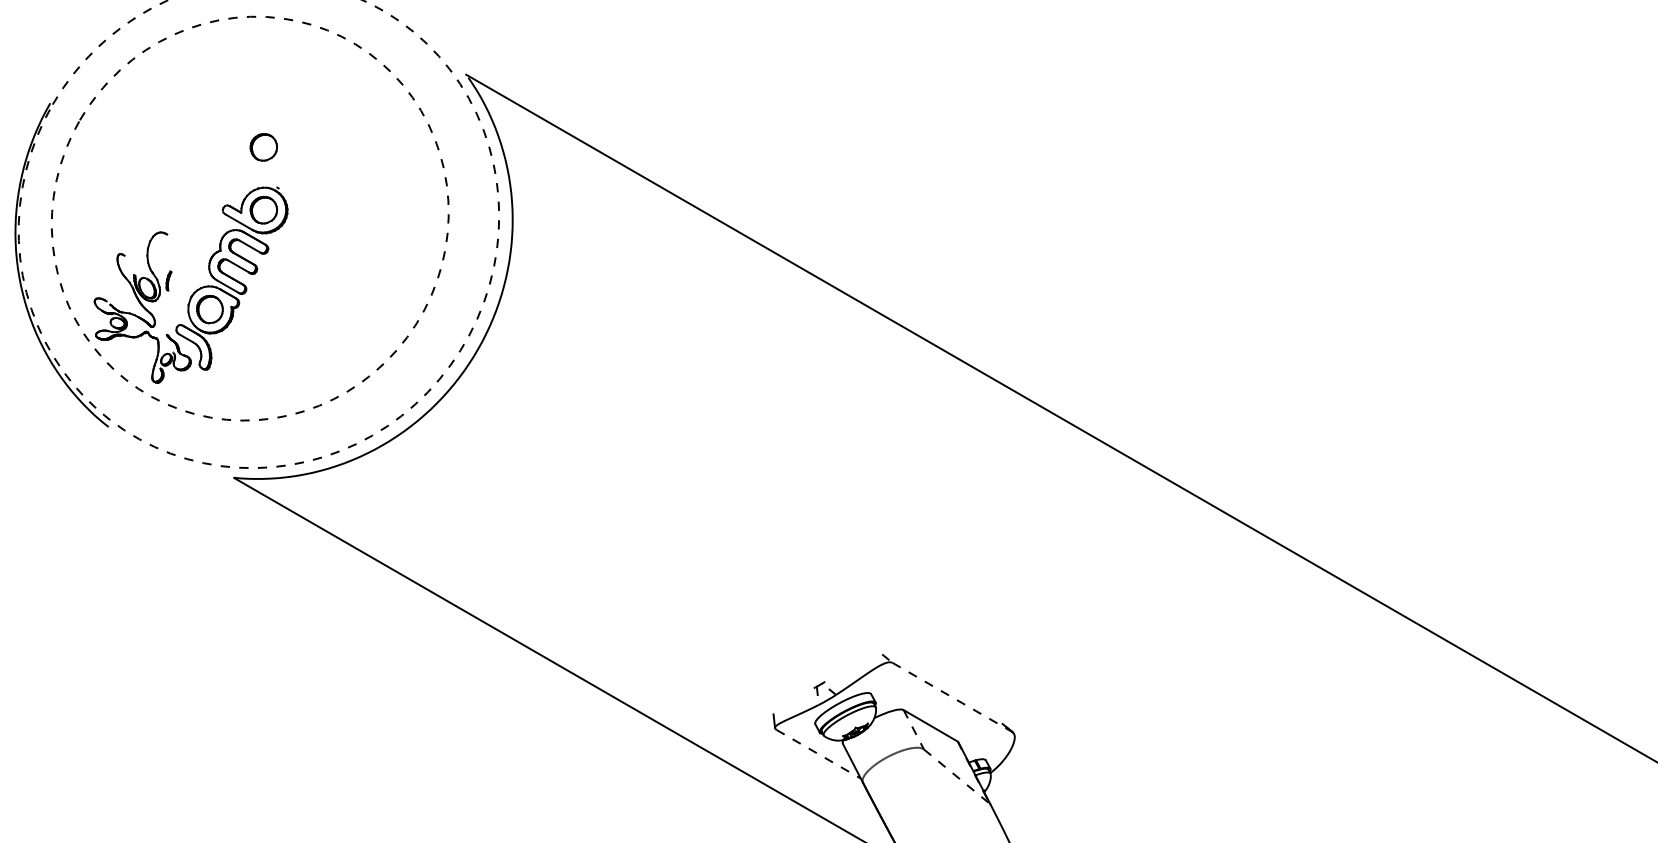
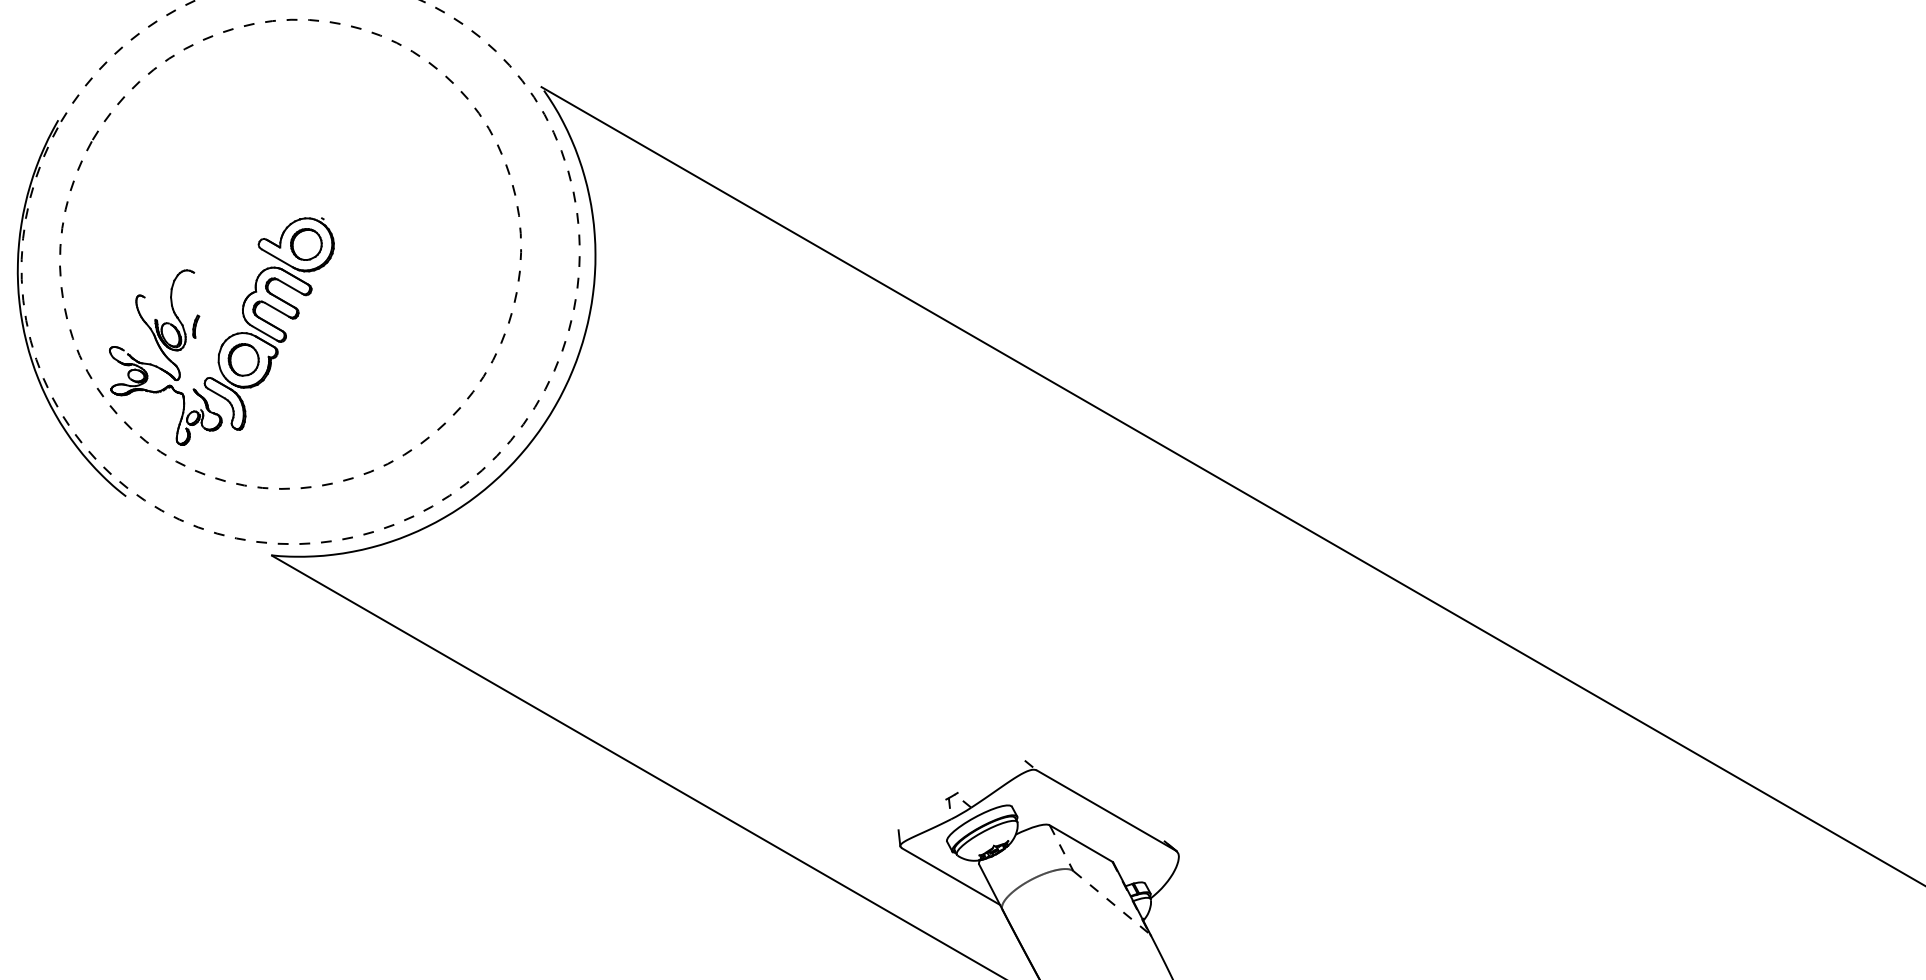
part: (263, 147) -> (306, 171), removed
line: (953, 697) -> (1107, 810), dashed -> solid
line: (819, 754) -> (951, 876), dashed -> solid

